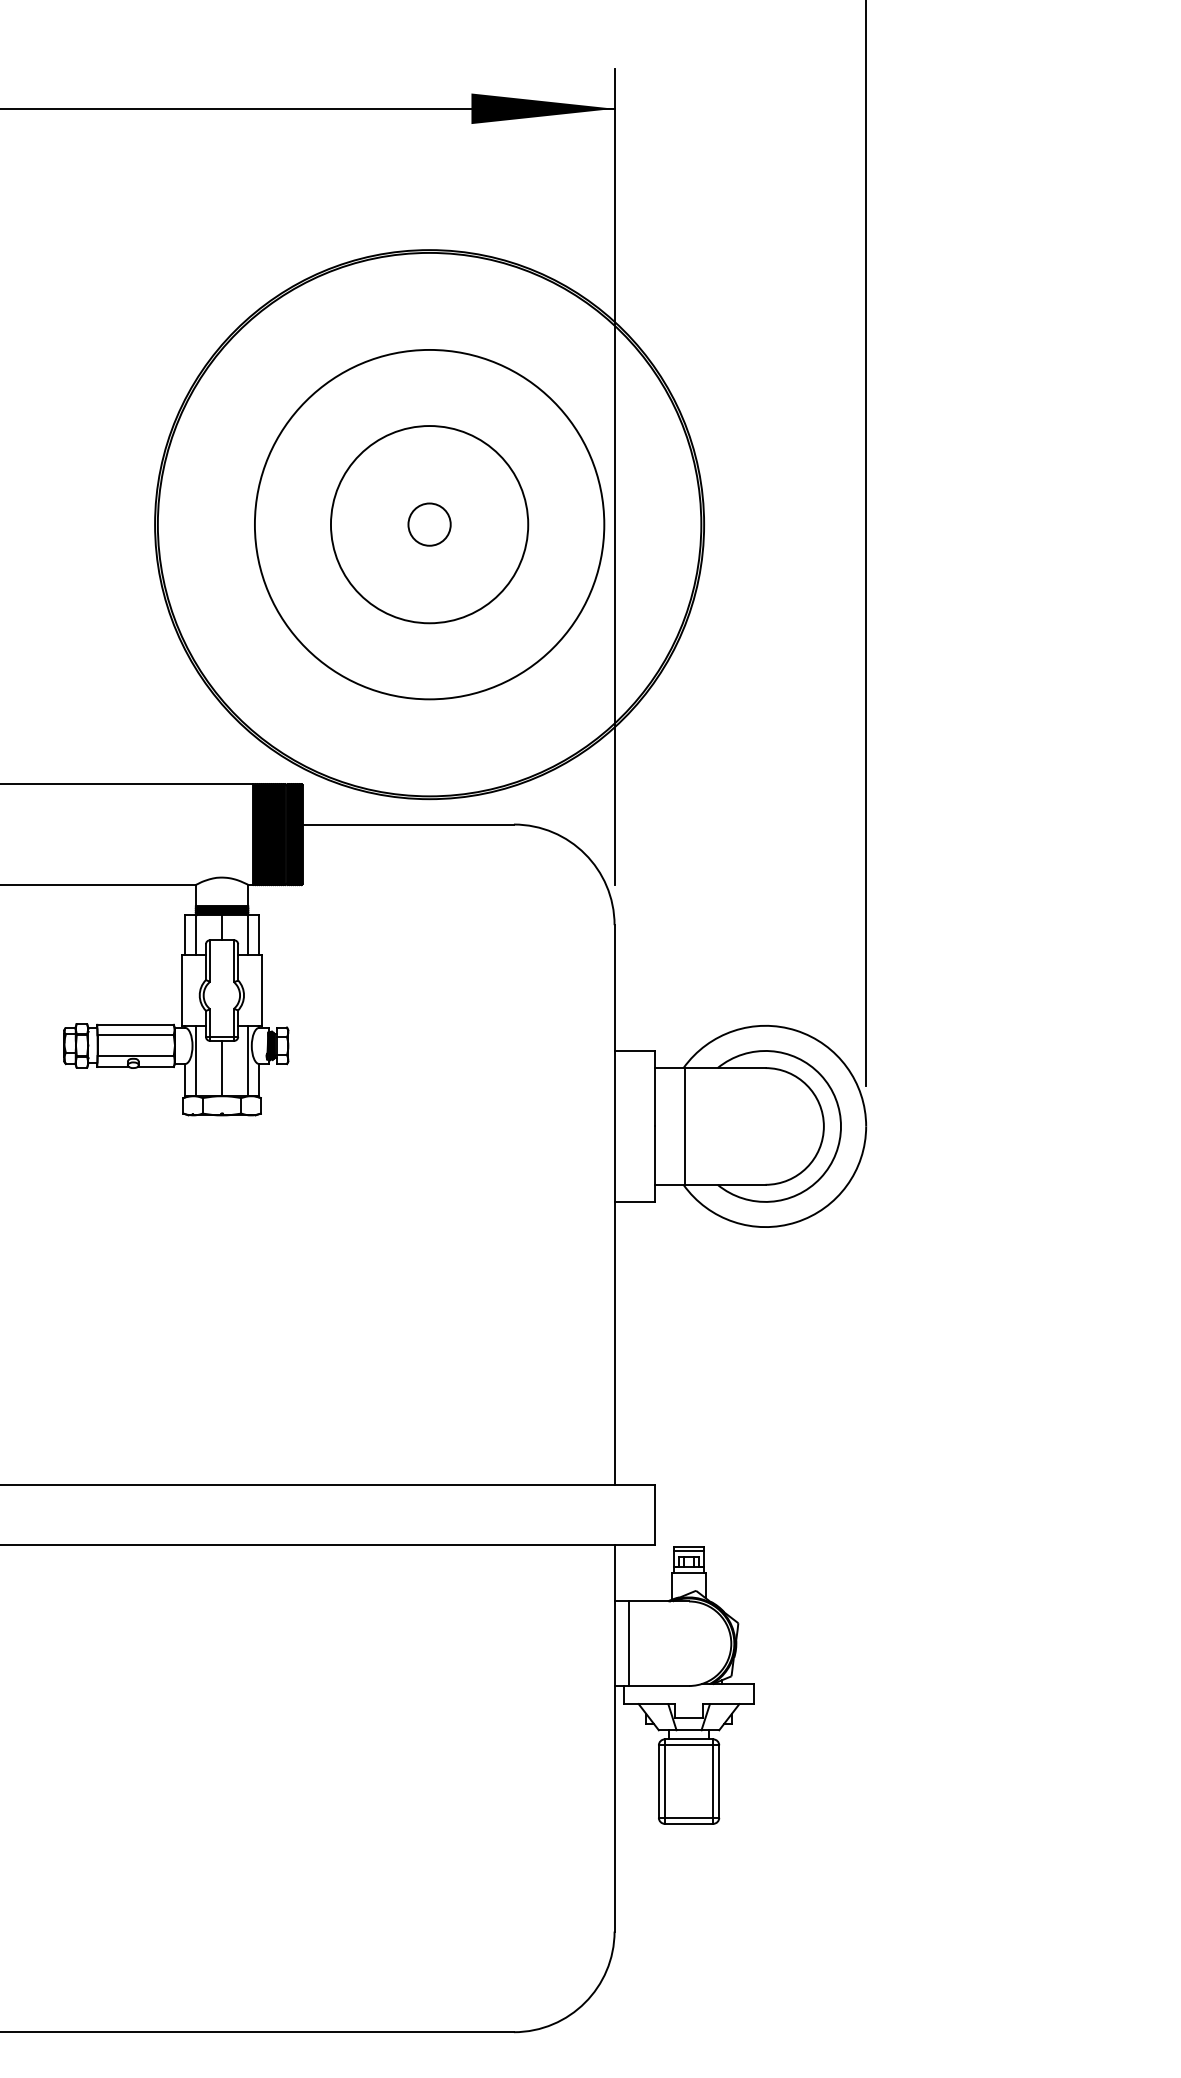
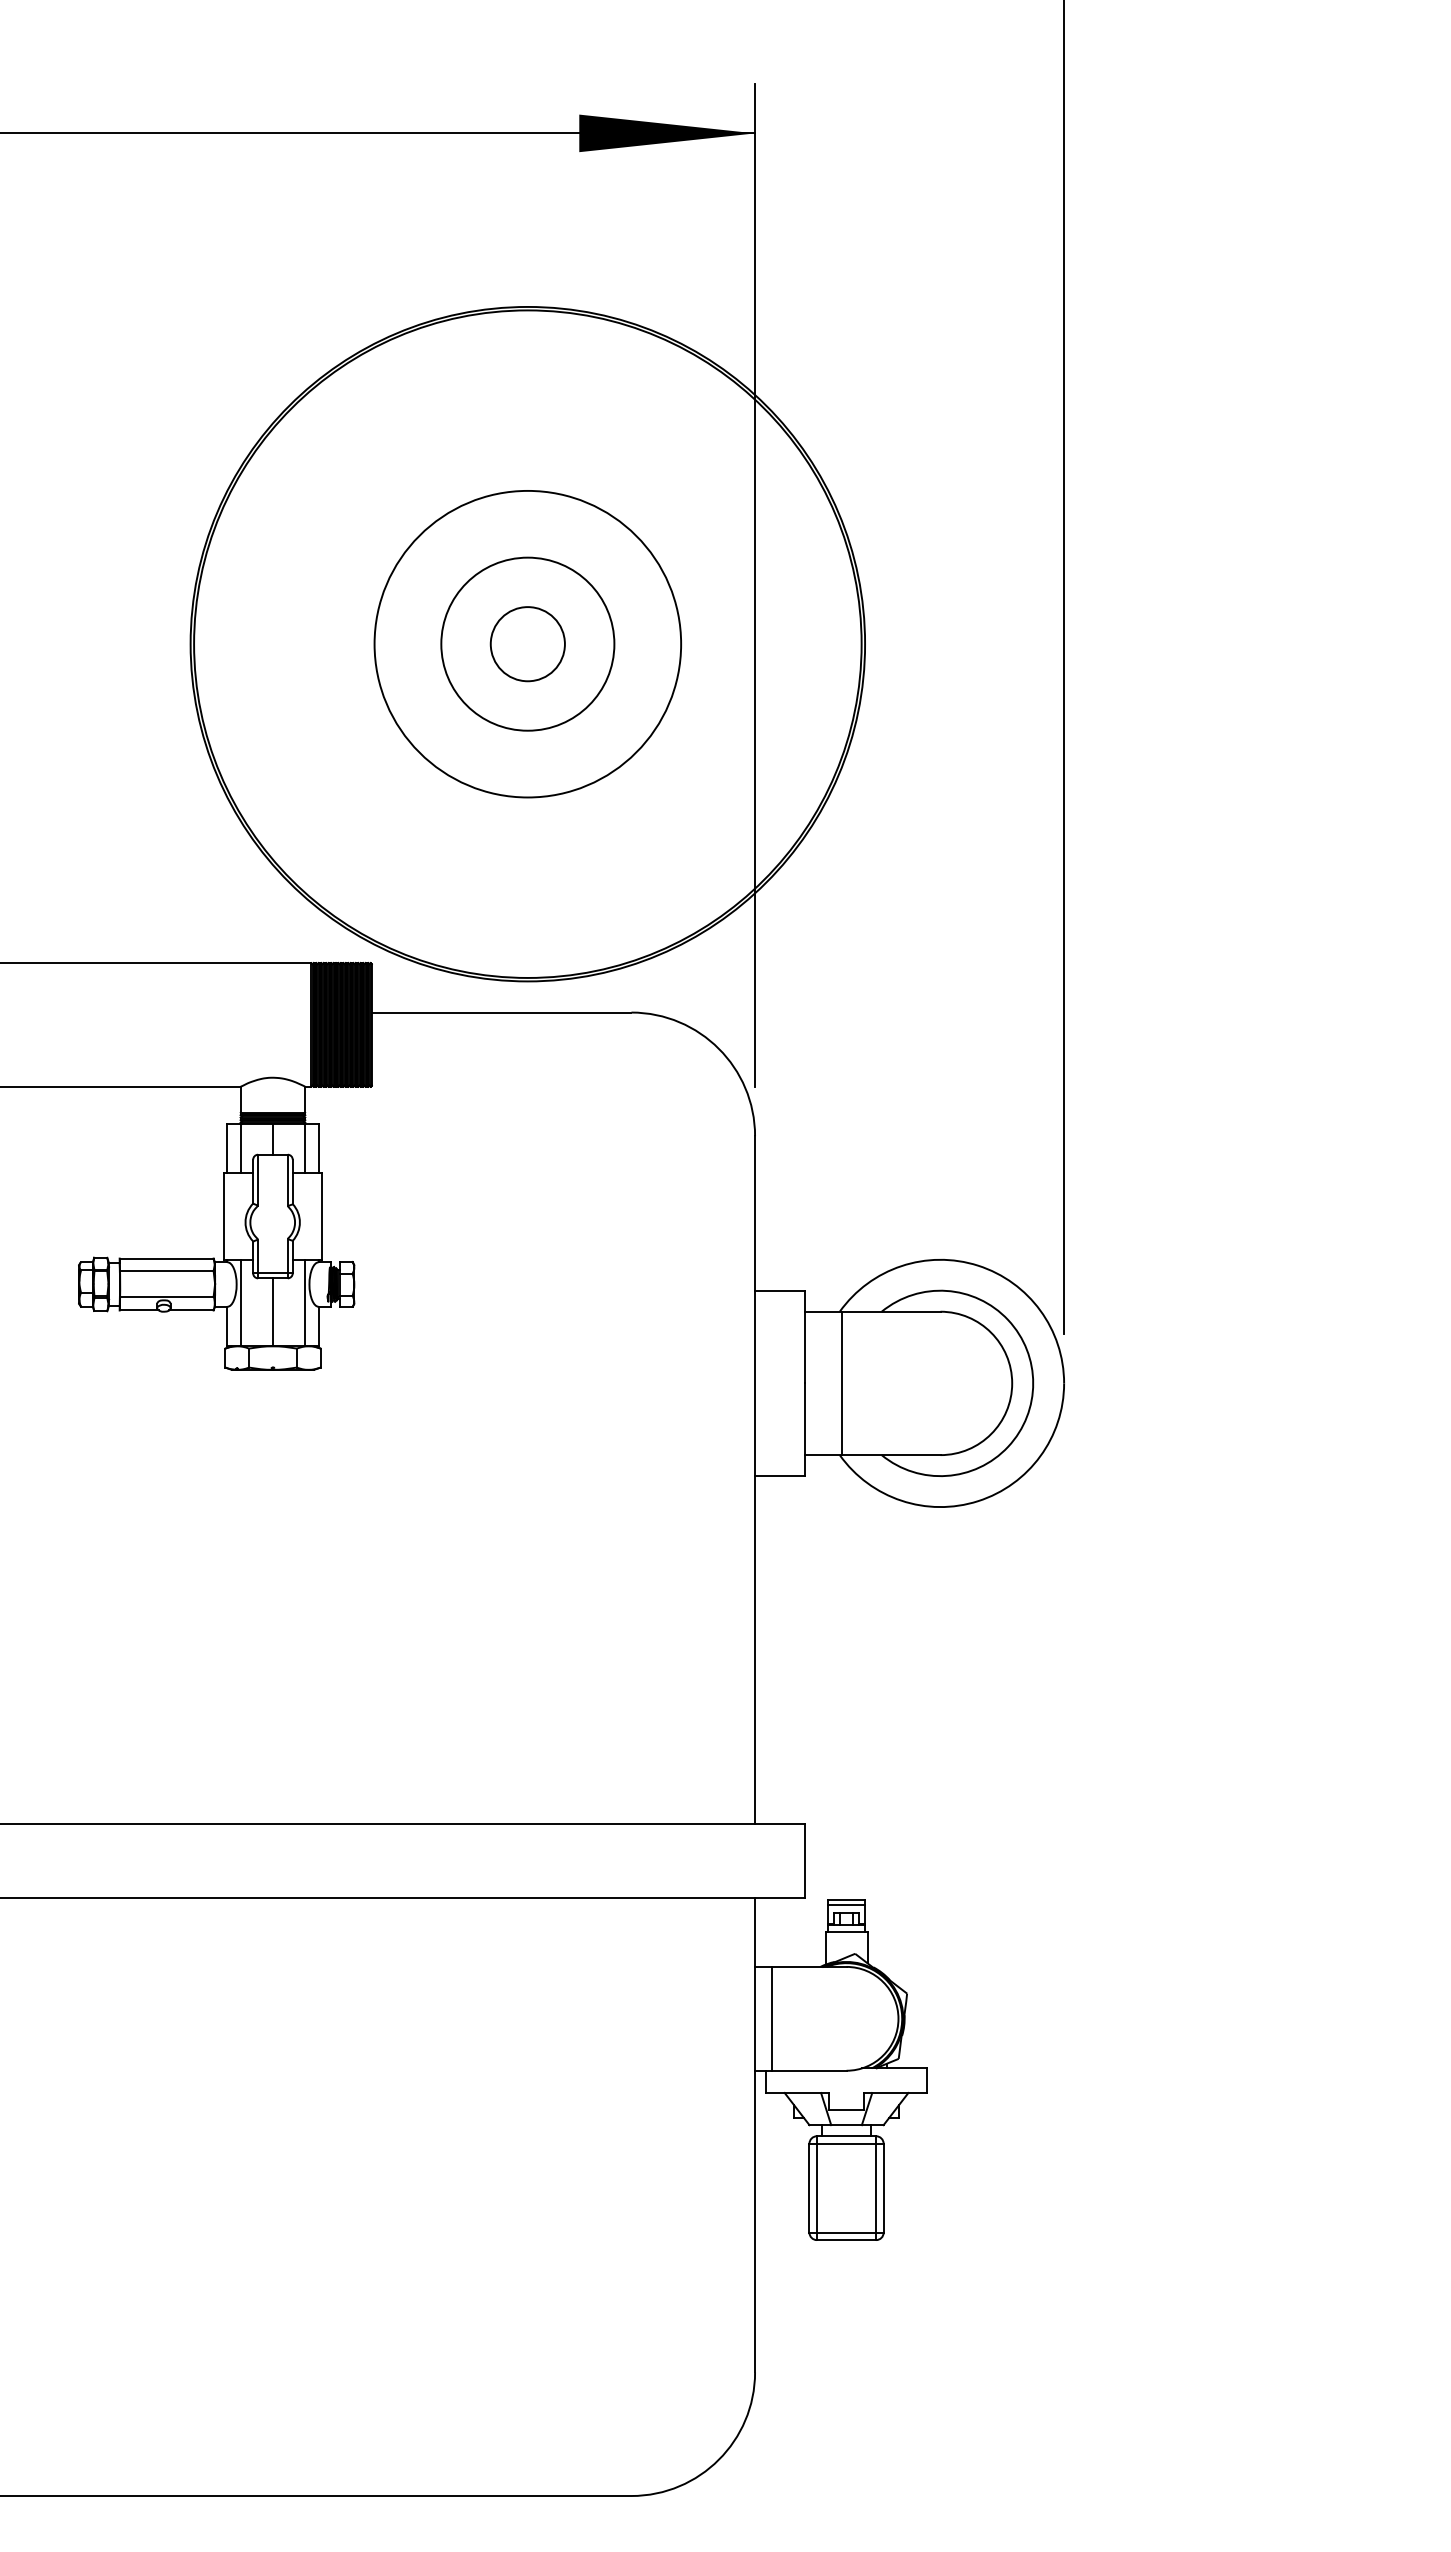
circle: (429, 524) -> (527, 643), size x0.71
circle: (429, 524) -> (527, 643), size x0.71
circle: (429, 524) -> (527, 644), size x1.43

